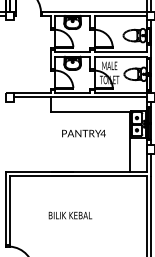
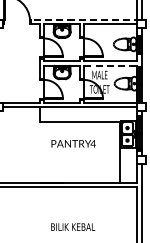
line: (96, 11) -> (86, 19), solid -> dashed
line: (121, 56) -> (111, 65), solid -> dashed
text: (70, 215) -> (73, 227), moved

